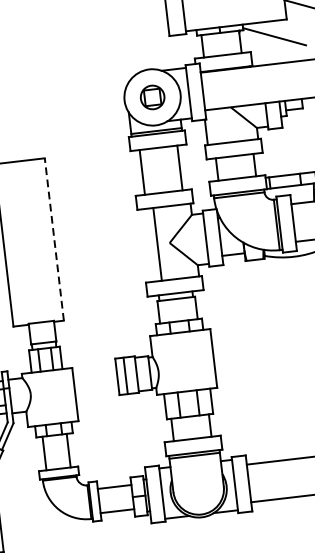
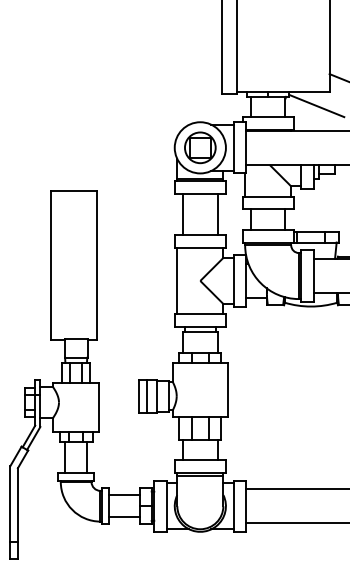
part: (152, 97) -> (200, 147), size x1.43
line: (54, 239) -> (96, 265), dashed -> solid
line: (157, 243) -> (177, 280), moved

